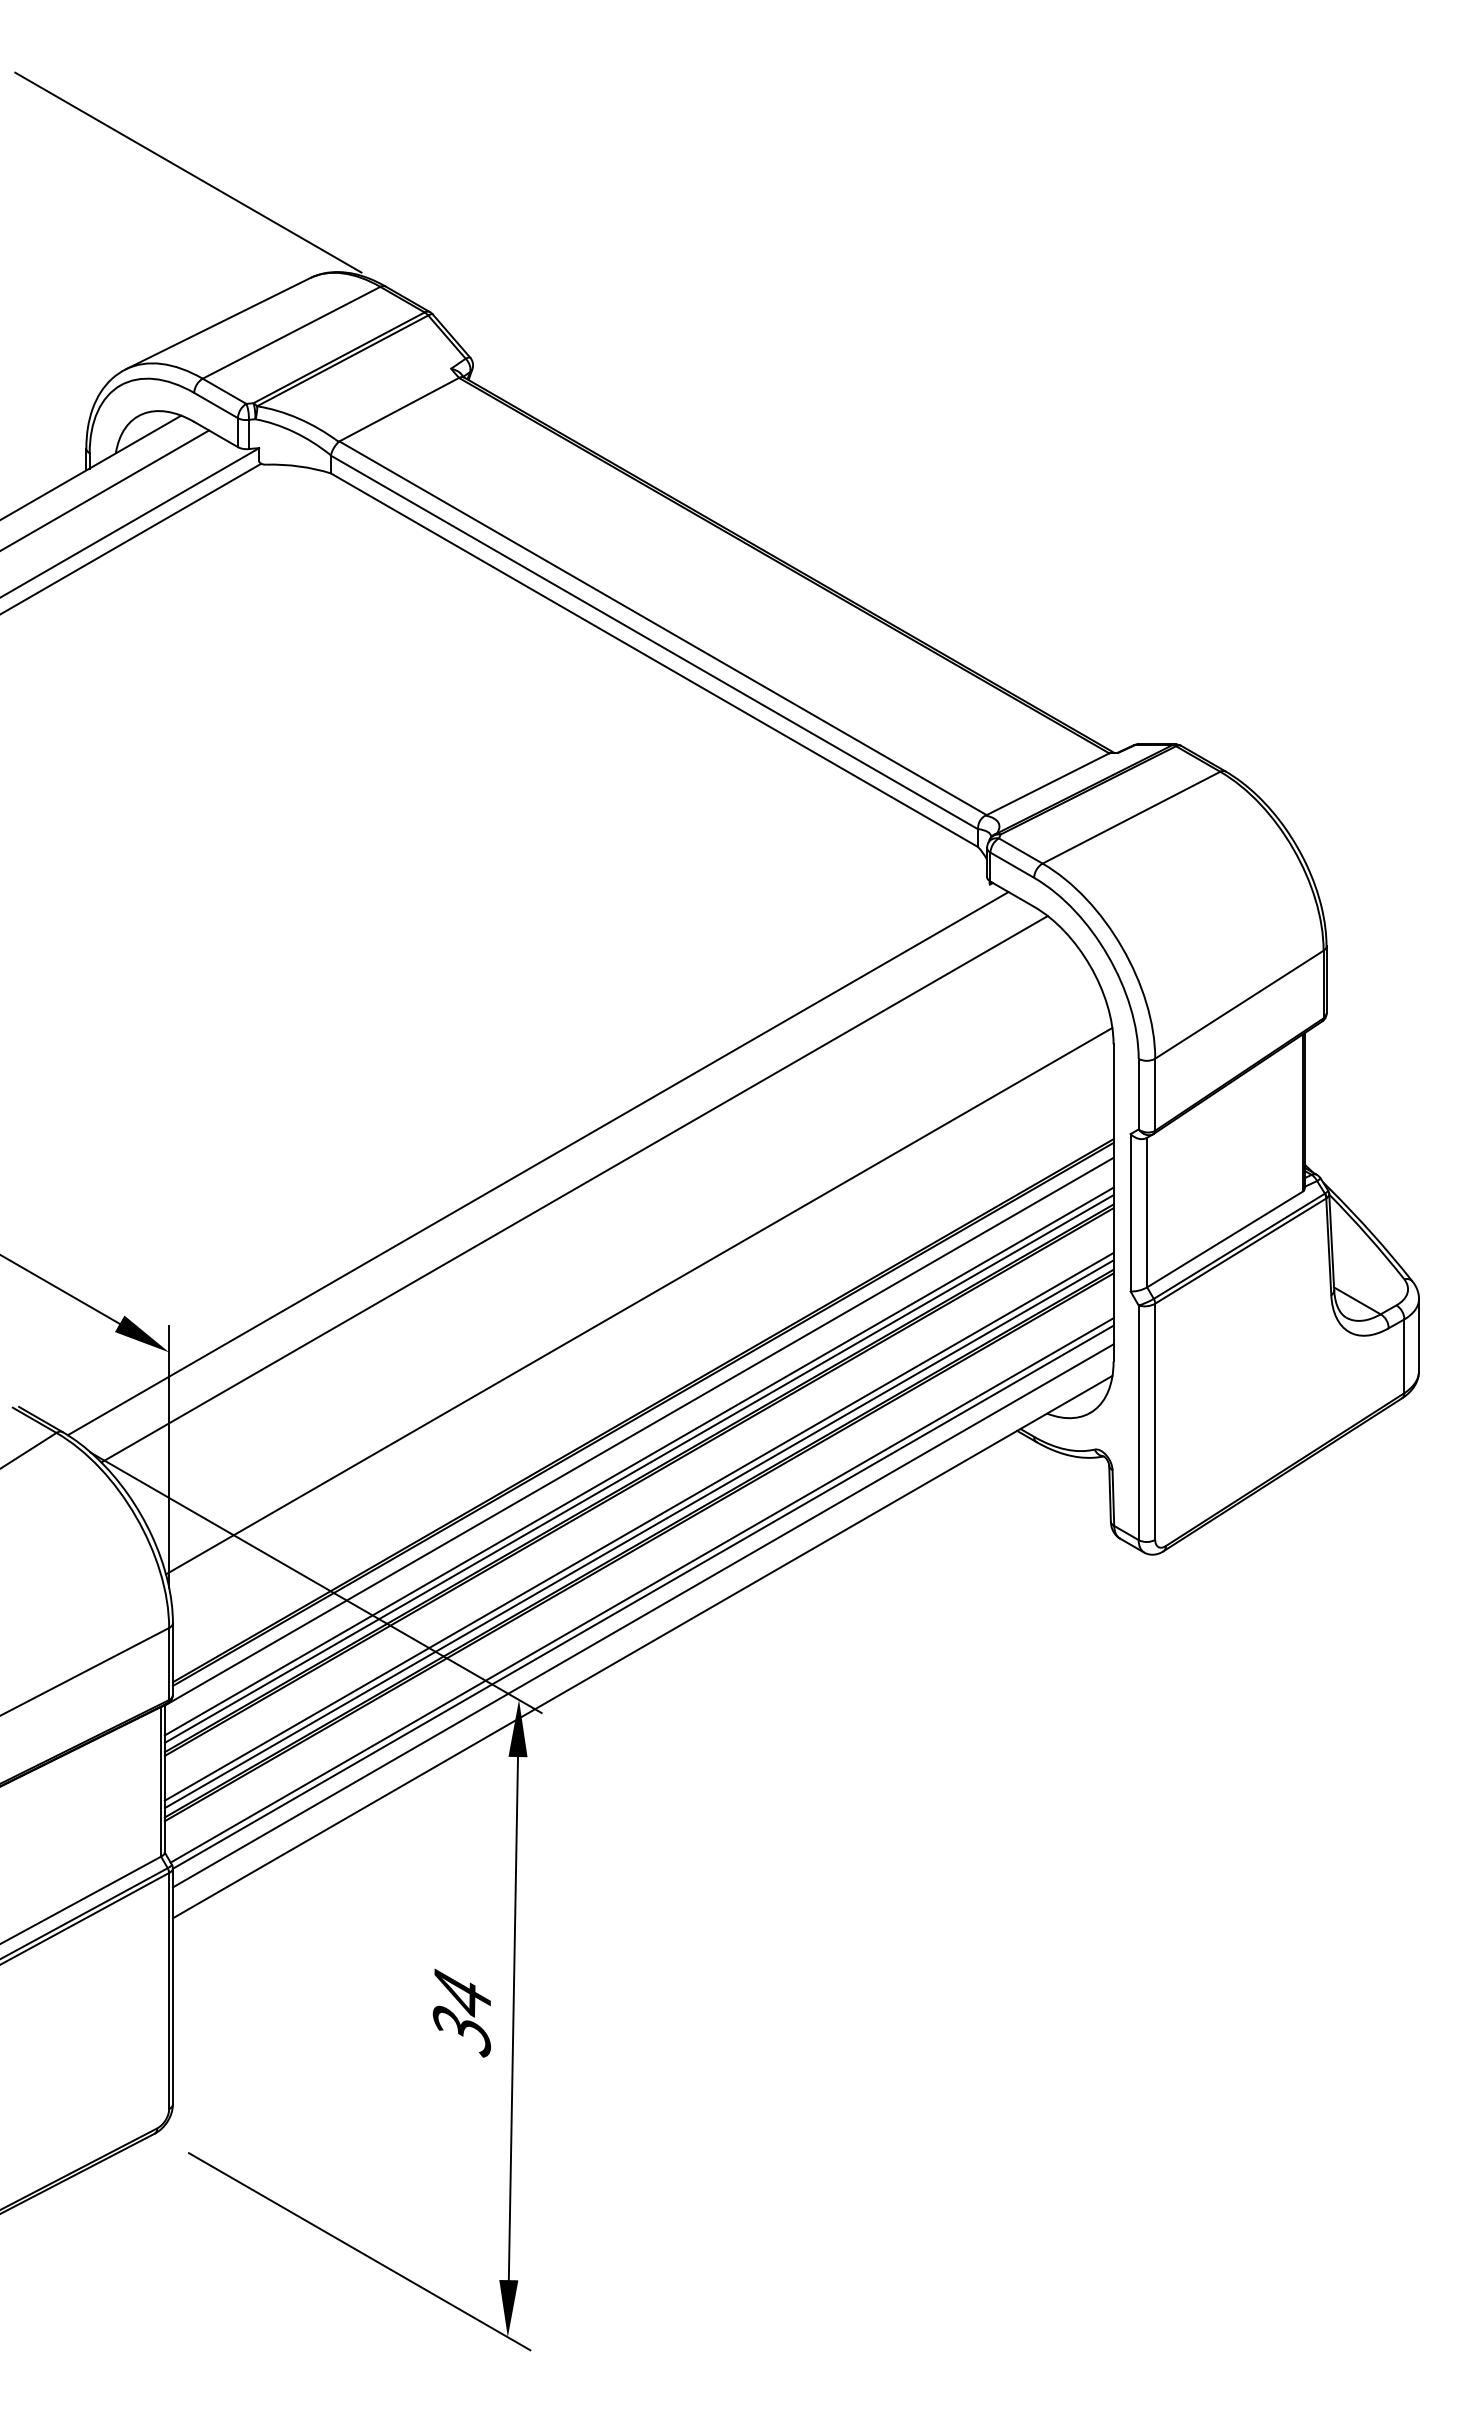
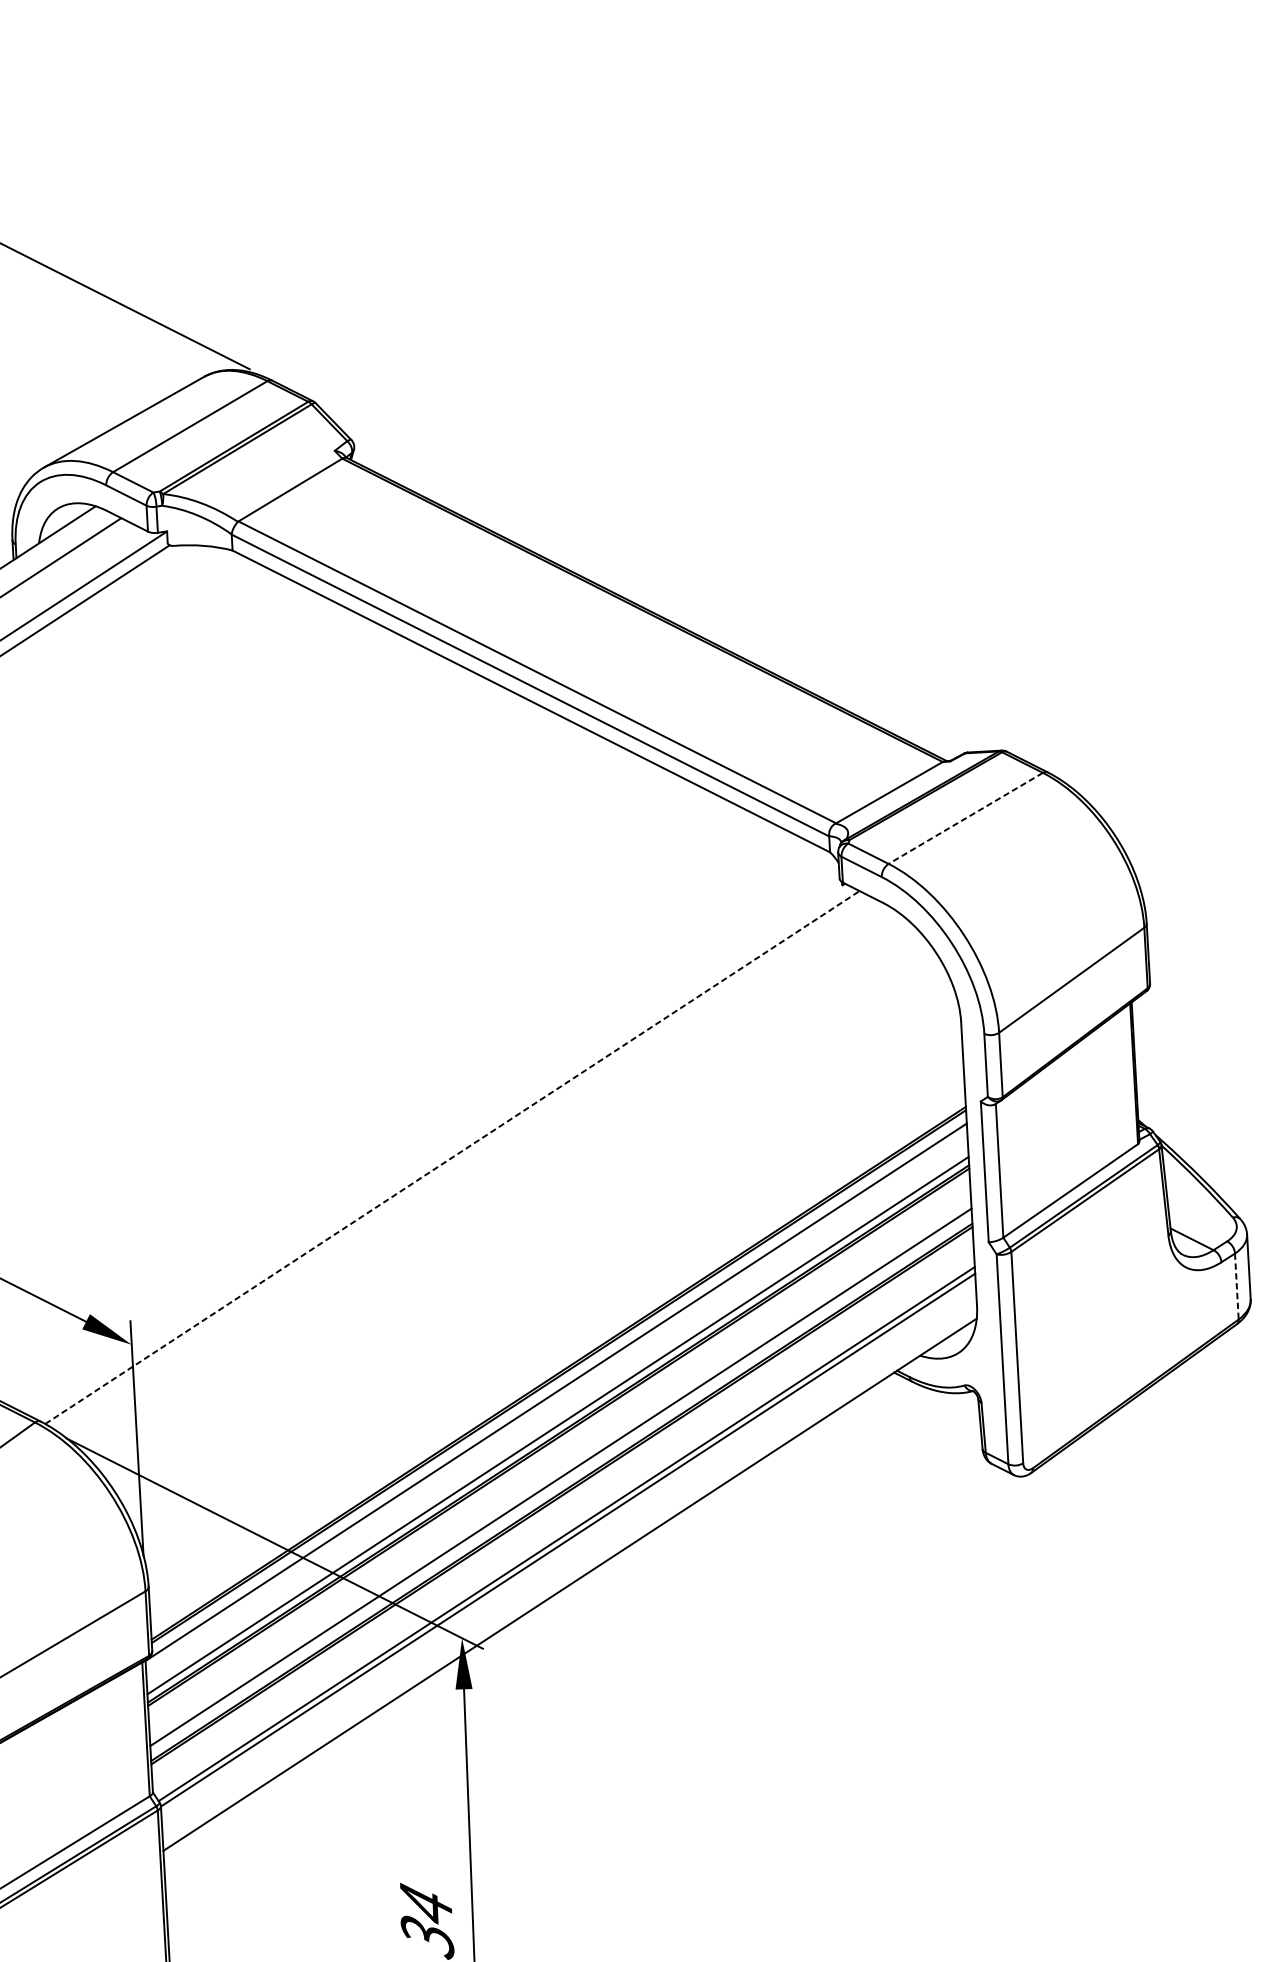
line: (1131, 817) -> (965, 818), solid -> dashed
line: (538, 1163) -> (452, 1157), solid -> dashed
line: (574, 1189) -> (486, 1178), removed
line: (639, 1300) -> (549, 1274), removed
line: (1404, 1356) -> (1236, 1286), solid -> dashed
line: (638, 1461) -> (557, 1418), removed
line: (638, 1534) -> (560, 1484), removed
line: (642, 1615) -> (568, 1556), removed

